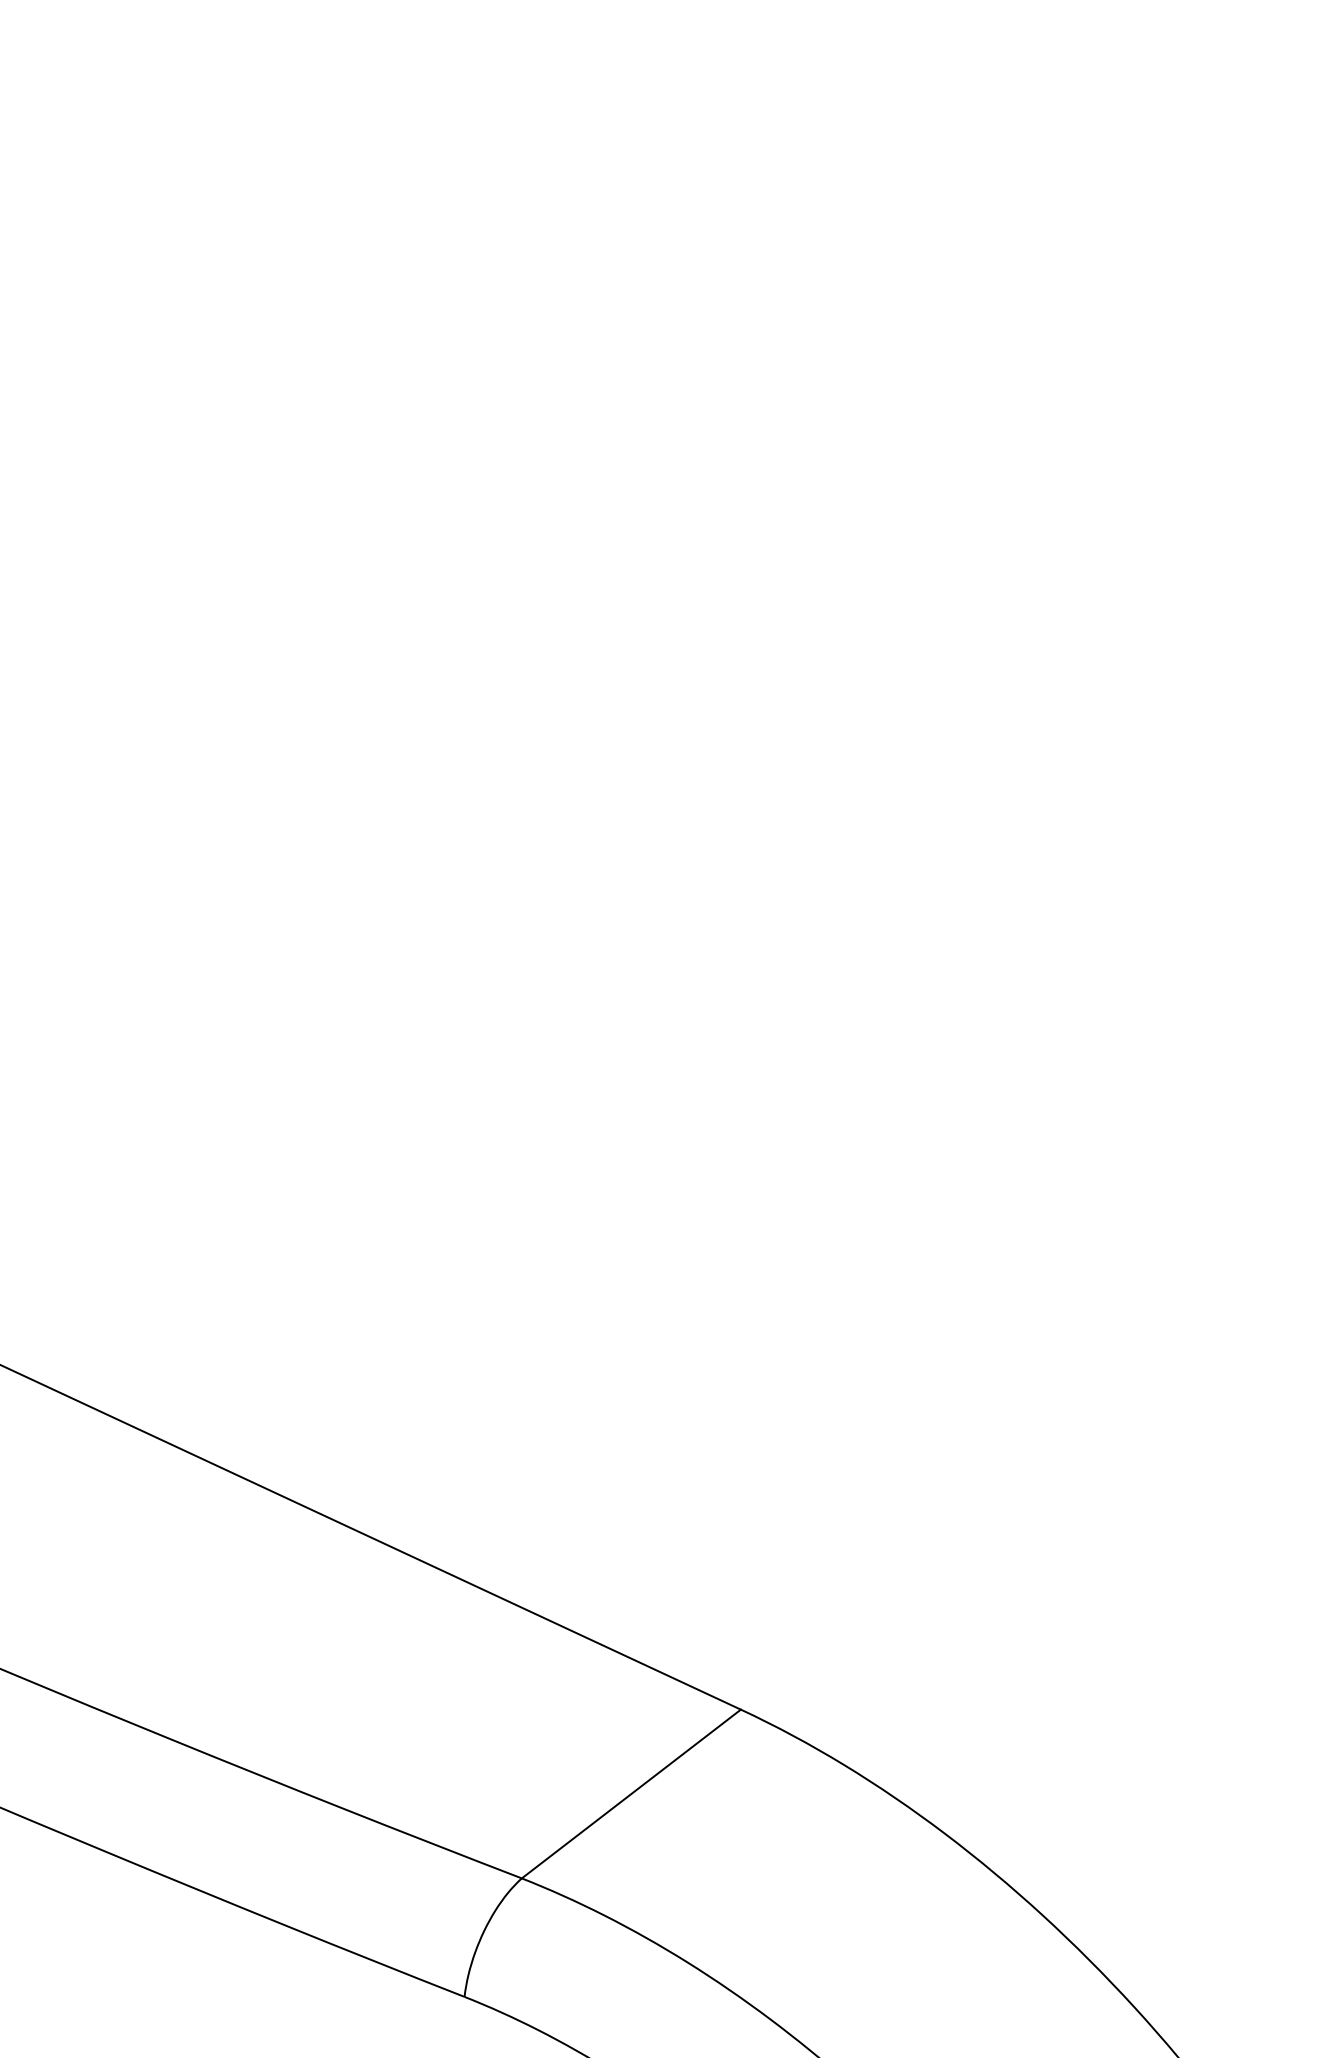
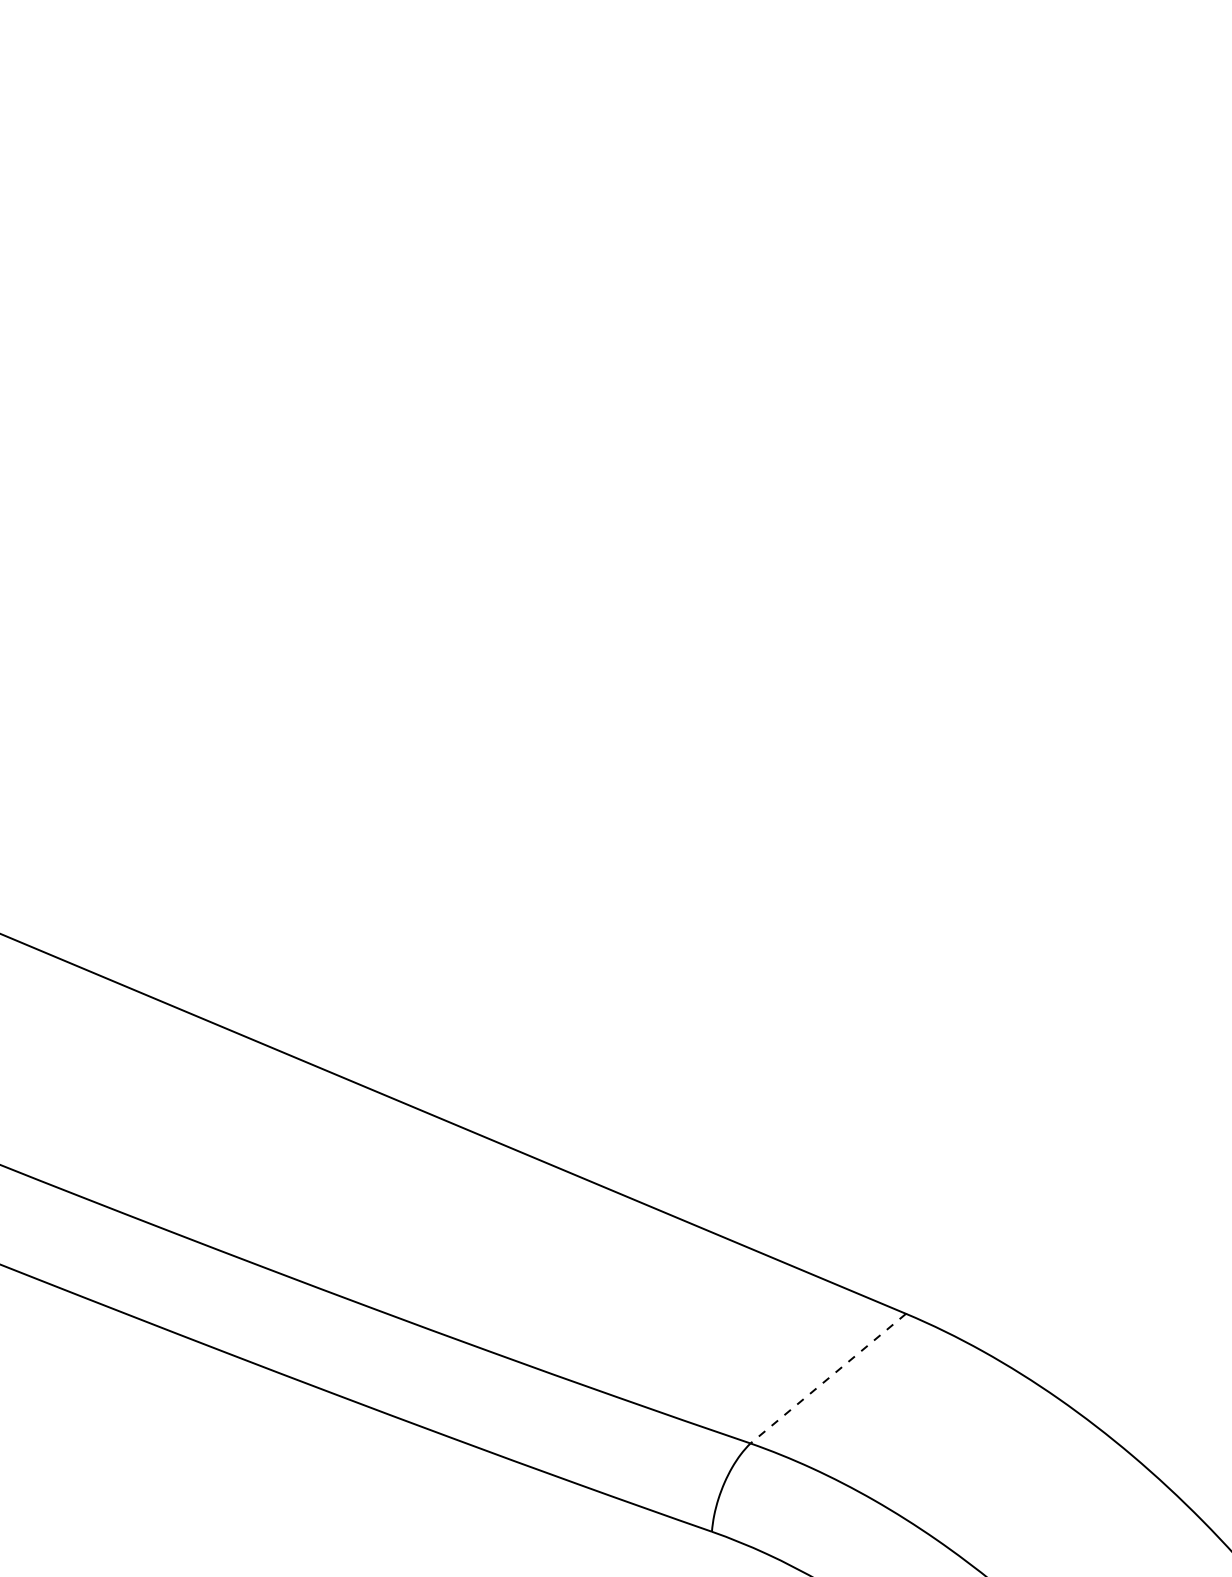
line: (630, 1793) -> (827, 1378), solid -> dashed

